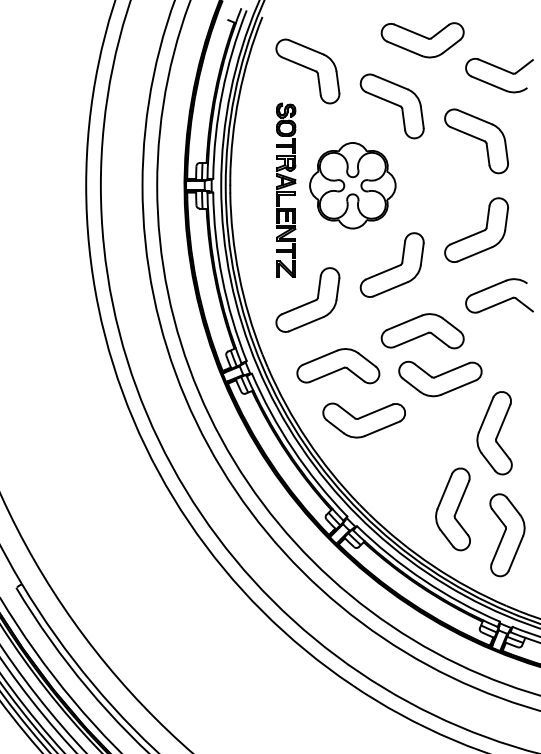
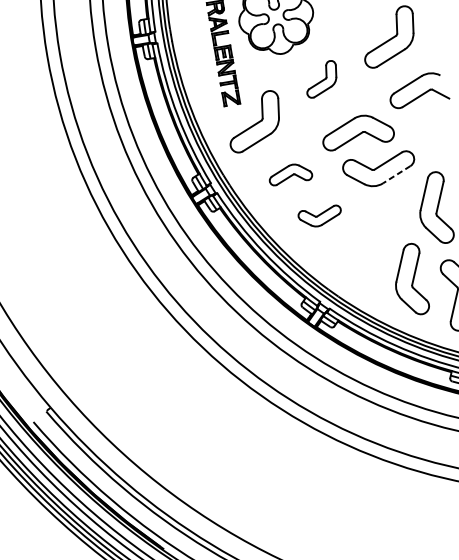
part: (391, 264) -> (320, 79), size x0.6
part: (338, 366) -> (290, 174), size x0.6
line: (458, 387) -> (396, 174), solid -> dashed
part: (363, 420) -> (319, 217), size x0.6

